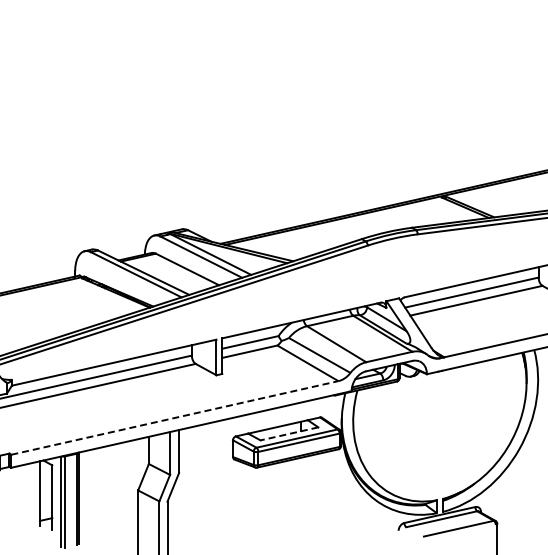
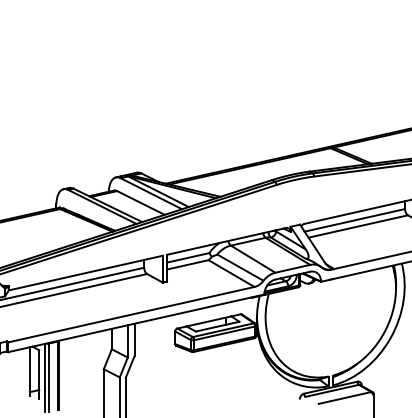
line: (174, 417) -> (131, 314), dashed -> solid
line: (289, 433) -> (217, 326), dashed -> solid

